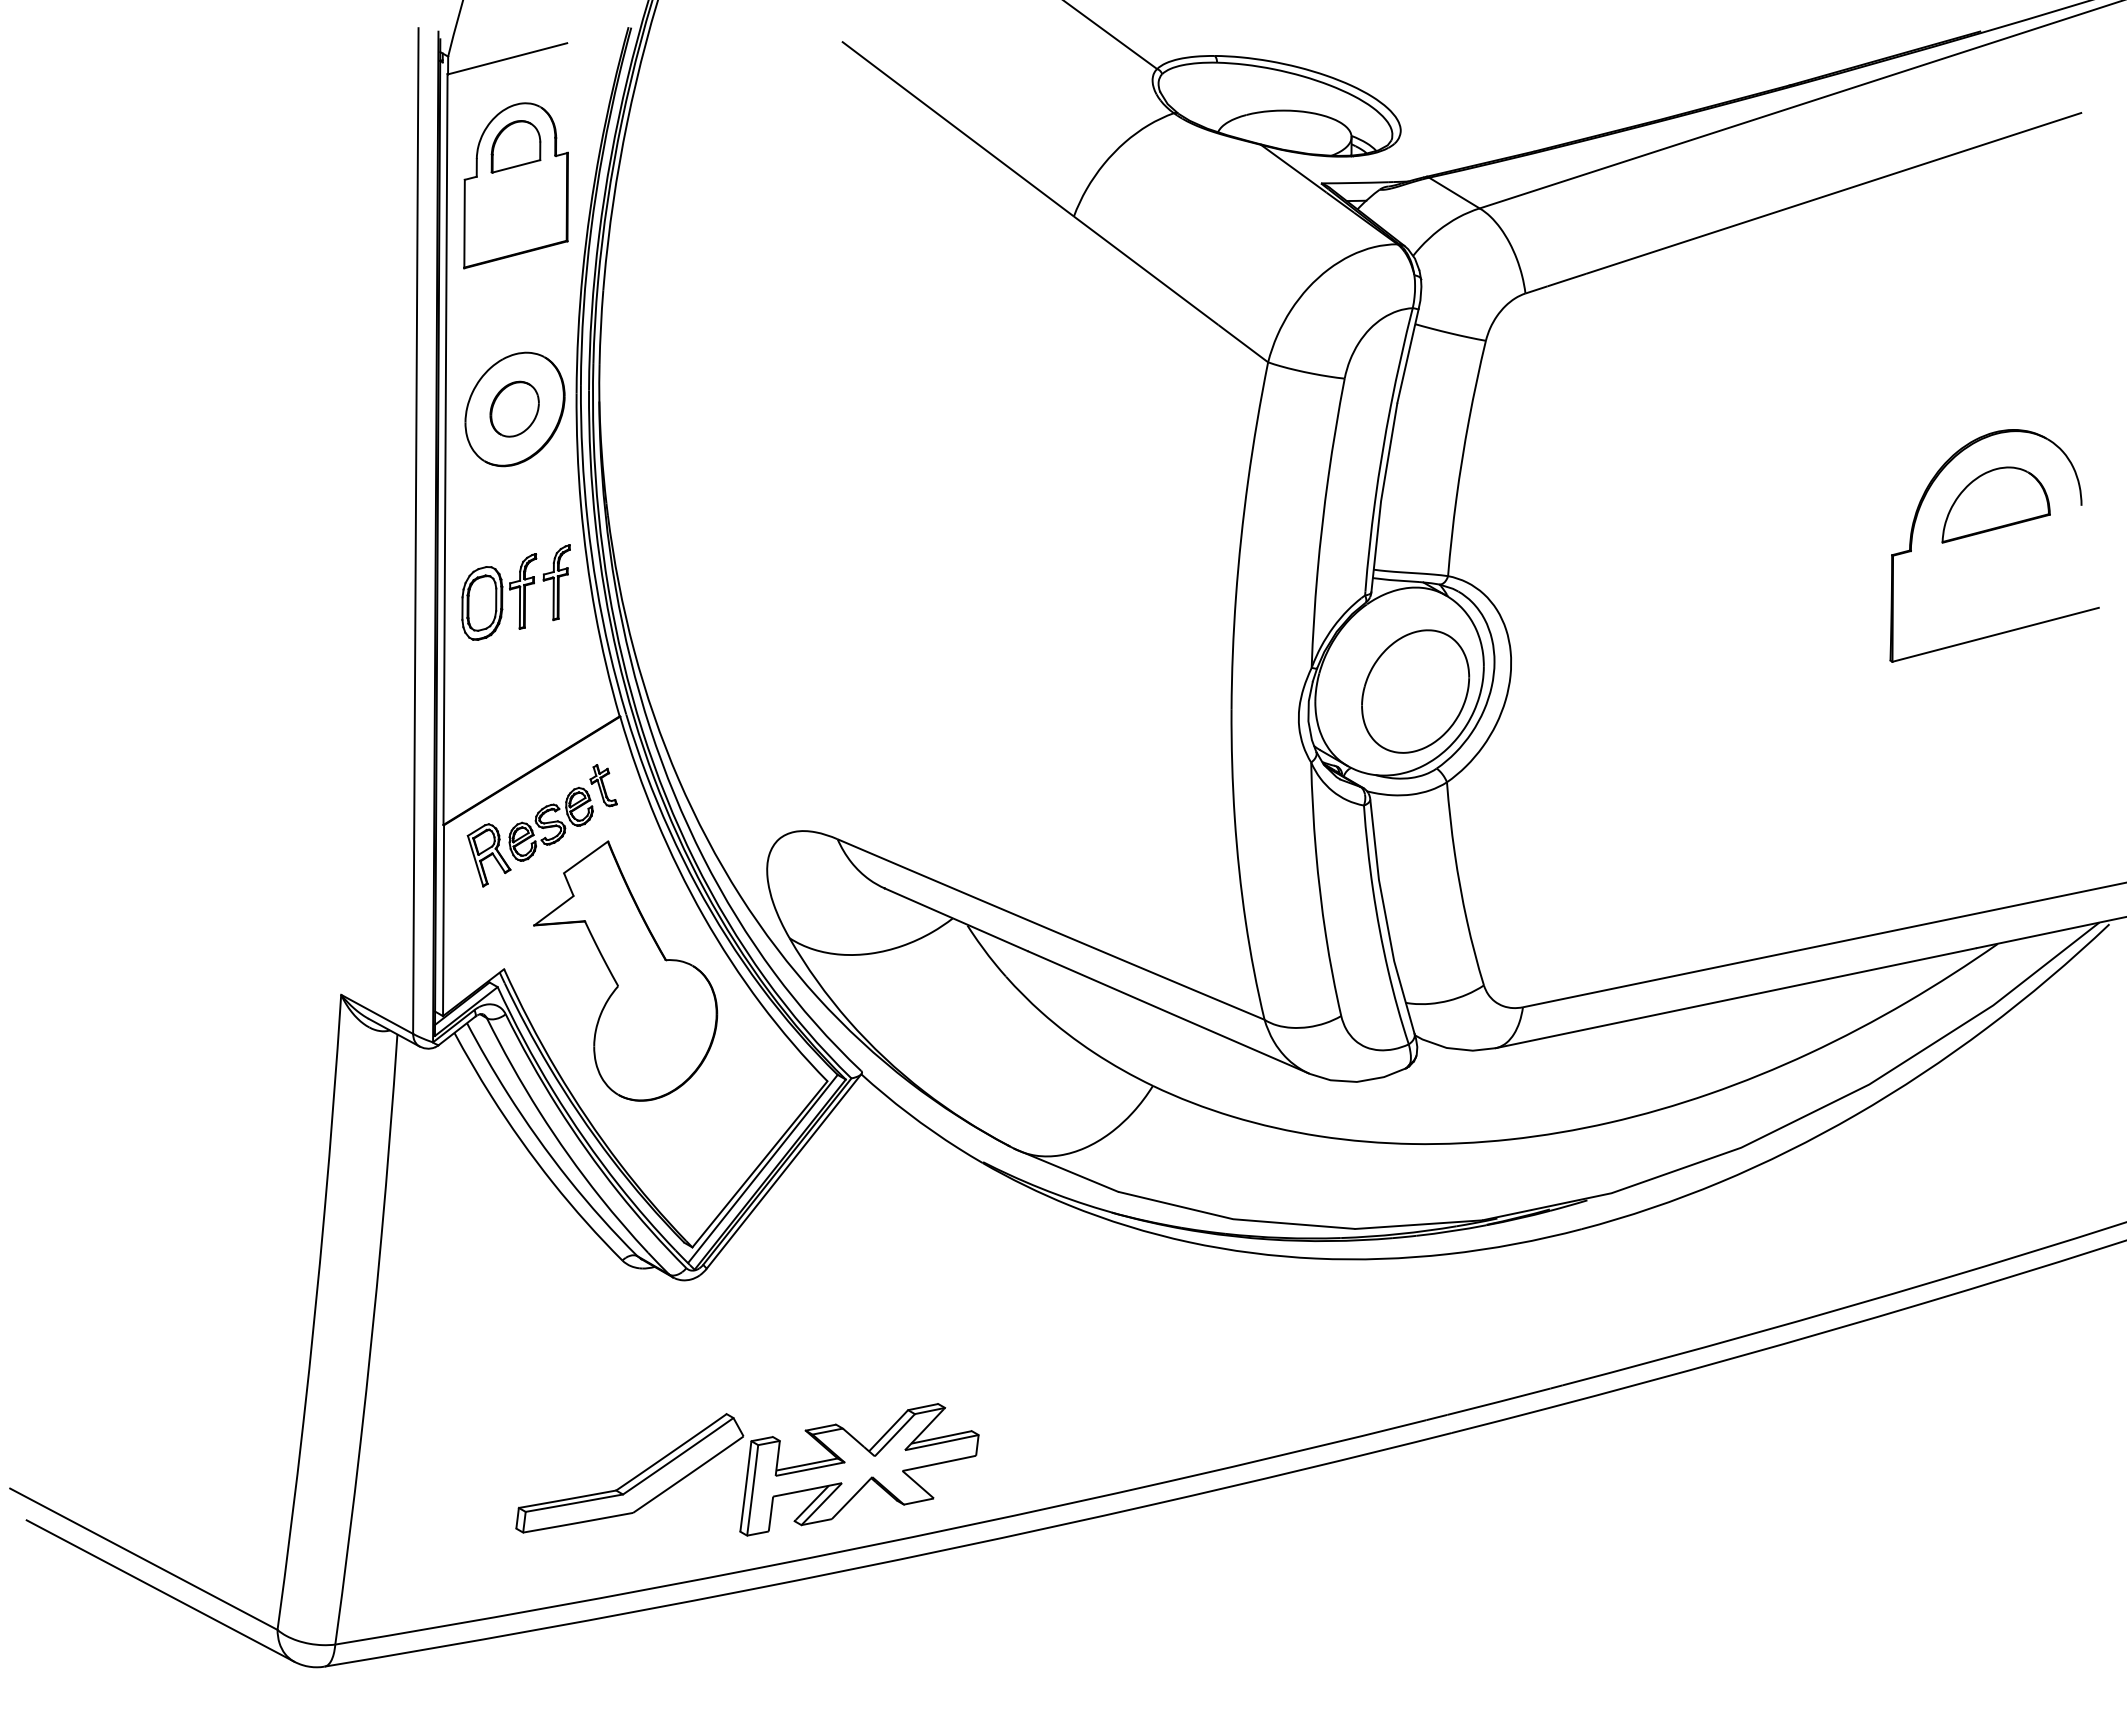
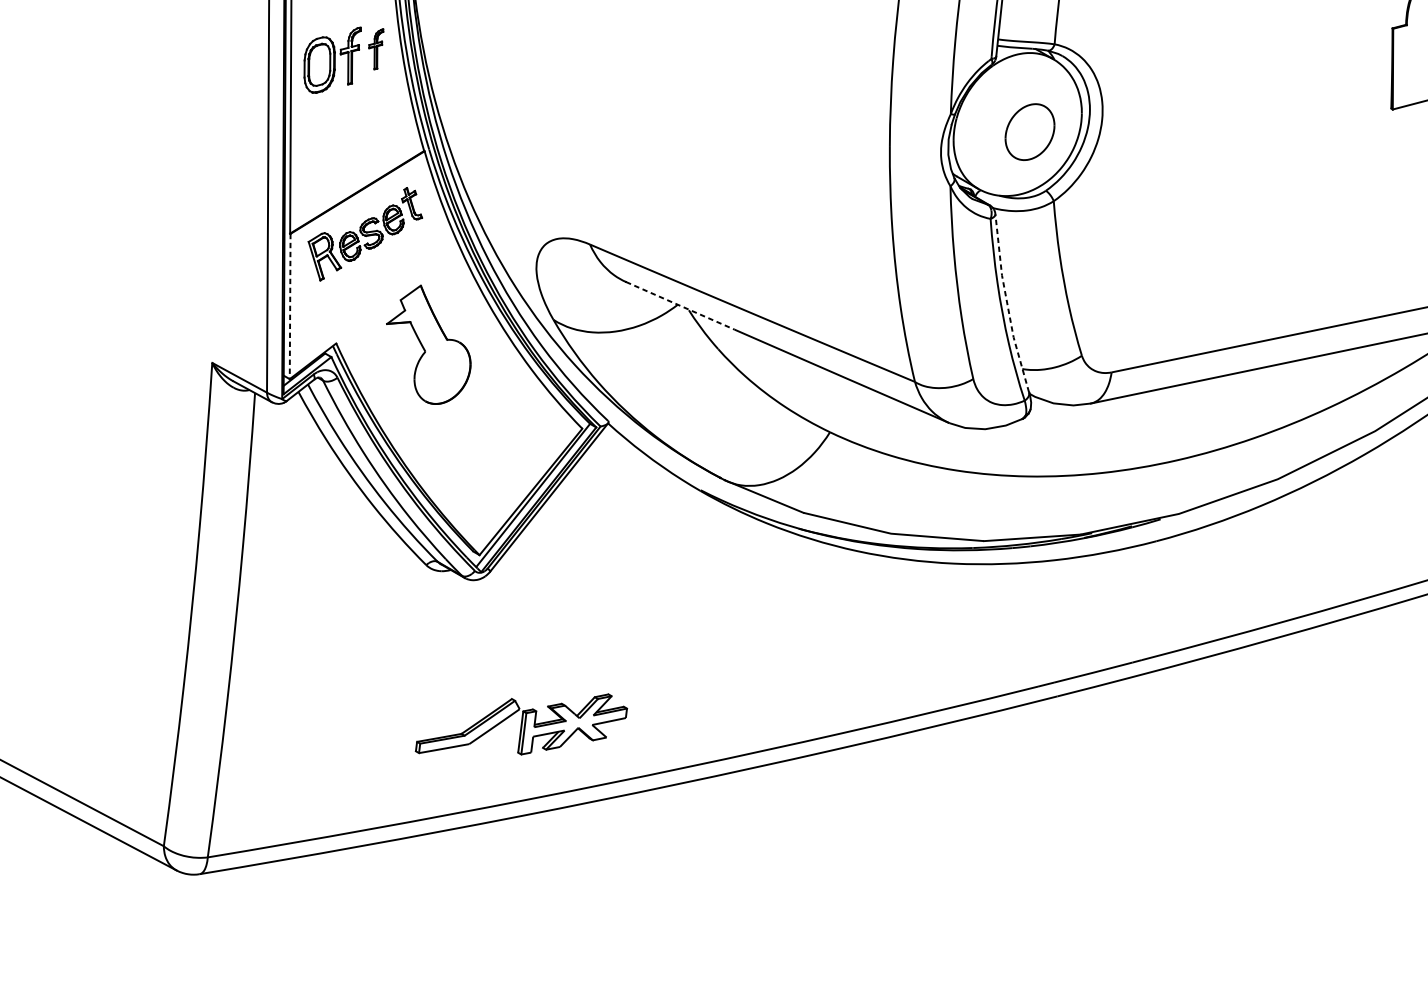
part: (556, 582) -> (376, 49), size x0.7
part: (1415, 691) -> (1029, 132), size x0.6
line: (1385, 917) -> (1007, 304), solid -> dashed
line: (956, 919) -> (680, 305), solid -> dashed
line: (443, 921) -> (290, 307), solid -> dashed
part: (625, 970) -> (428, 344), size x0.6
part: (747, 1469) -> (521, 724), size x0.6

